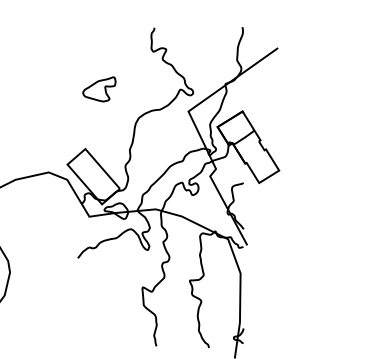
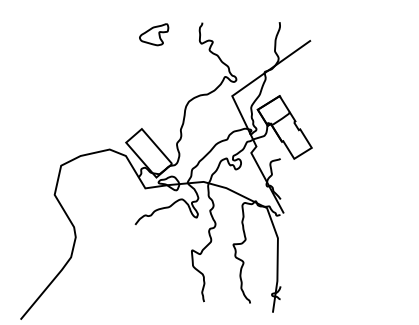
part: (99, 89) -> (154, 34), moved

